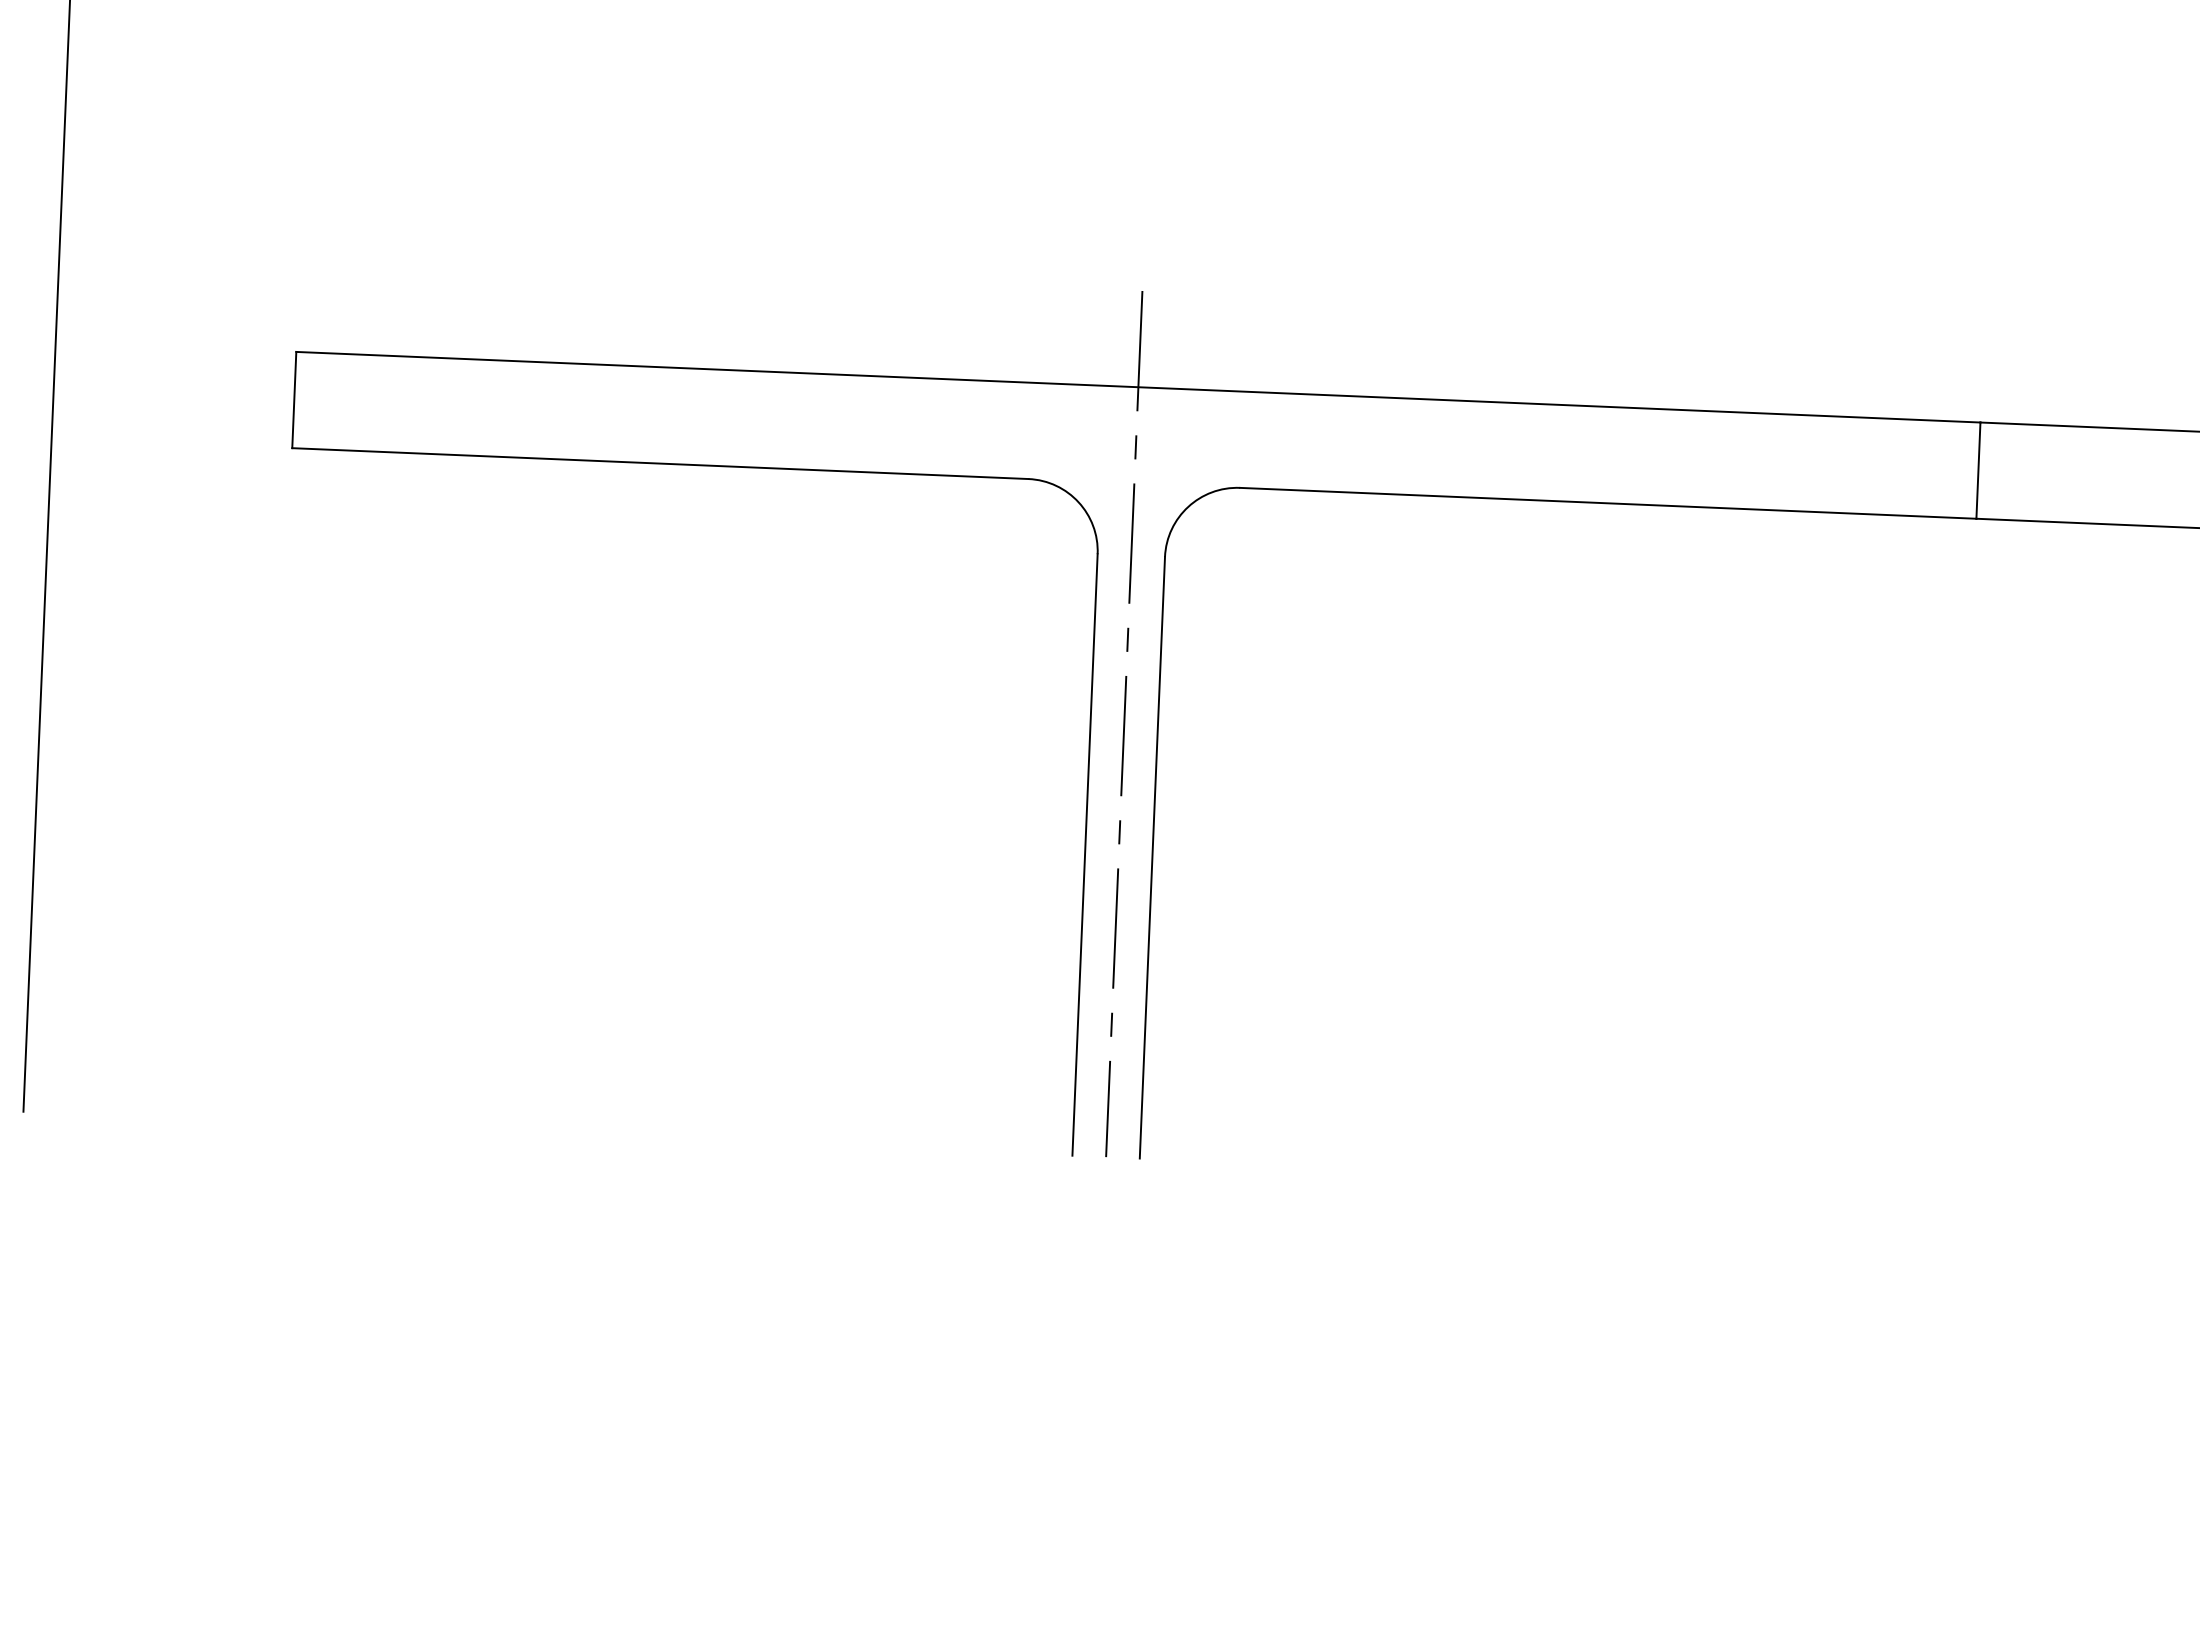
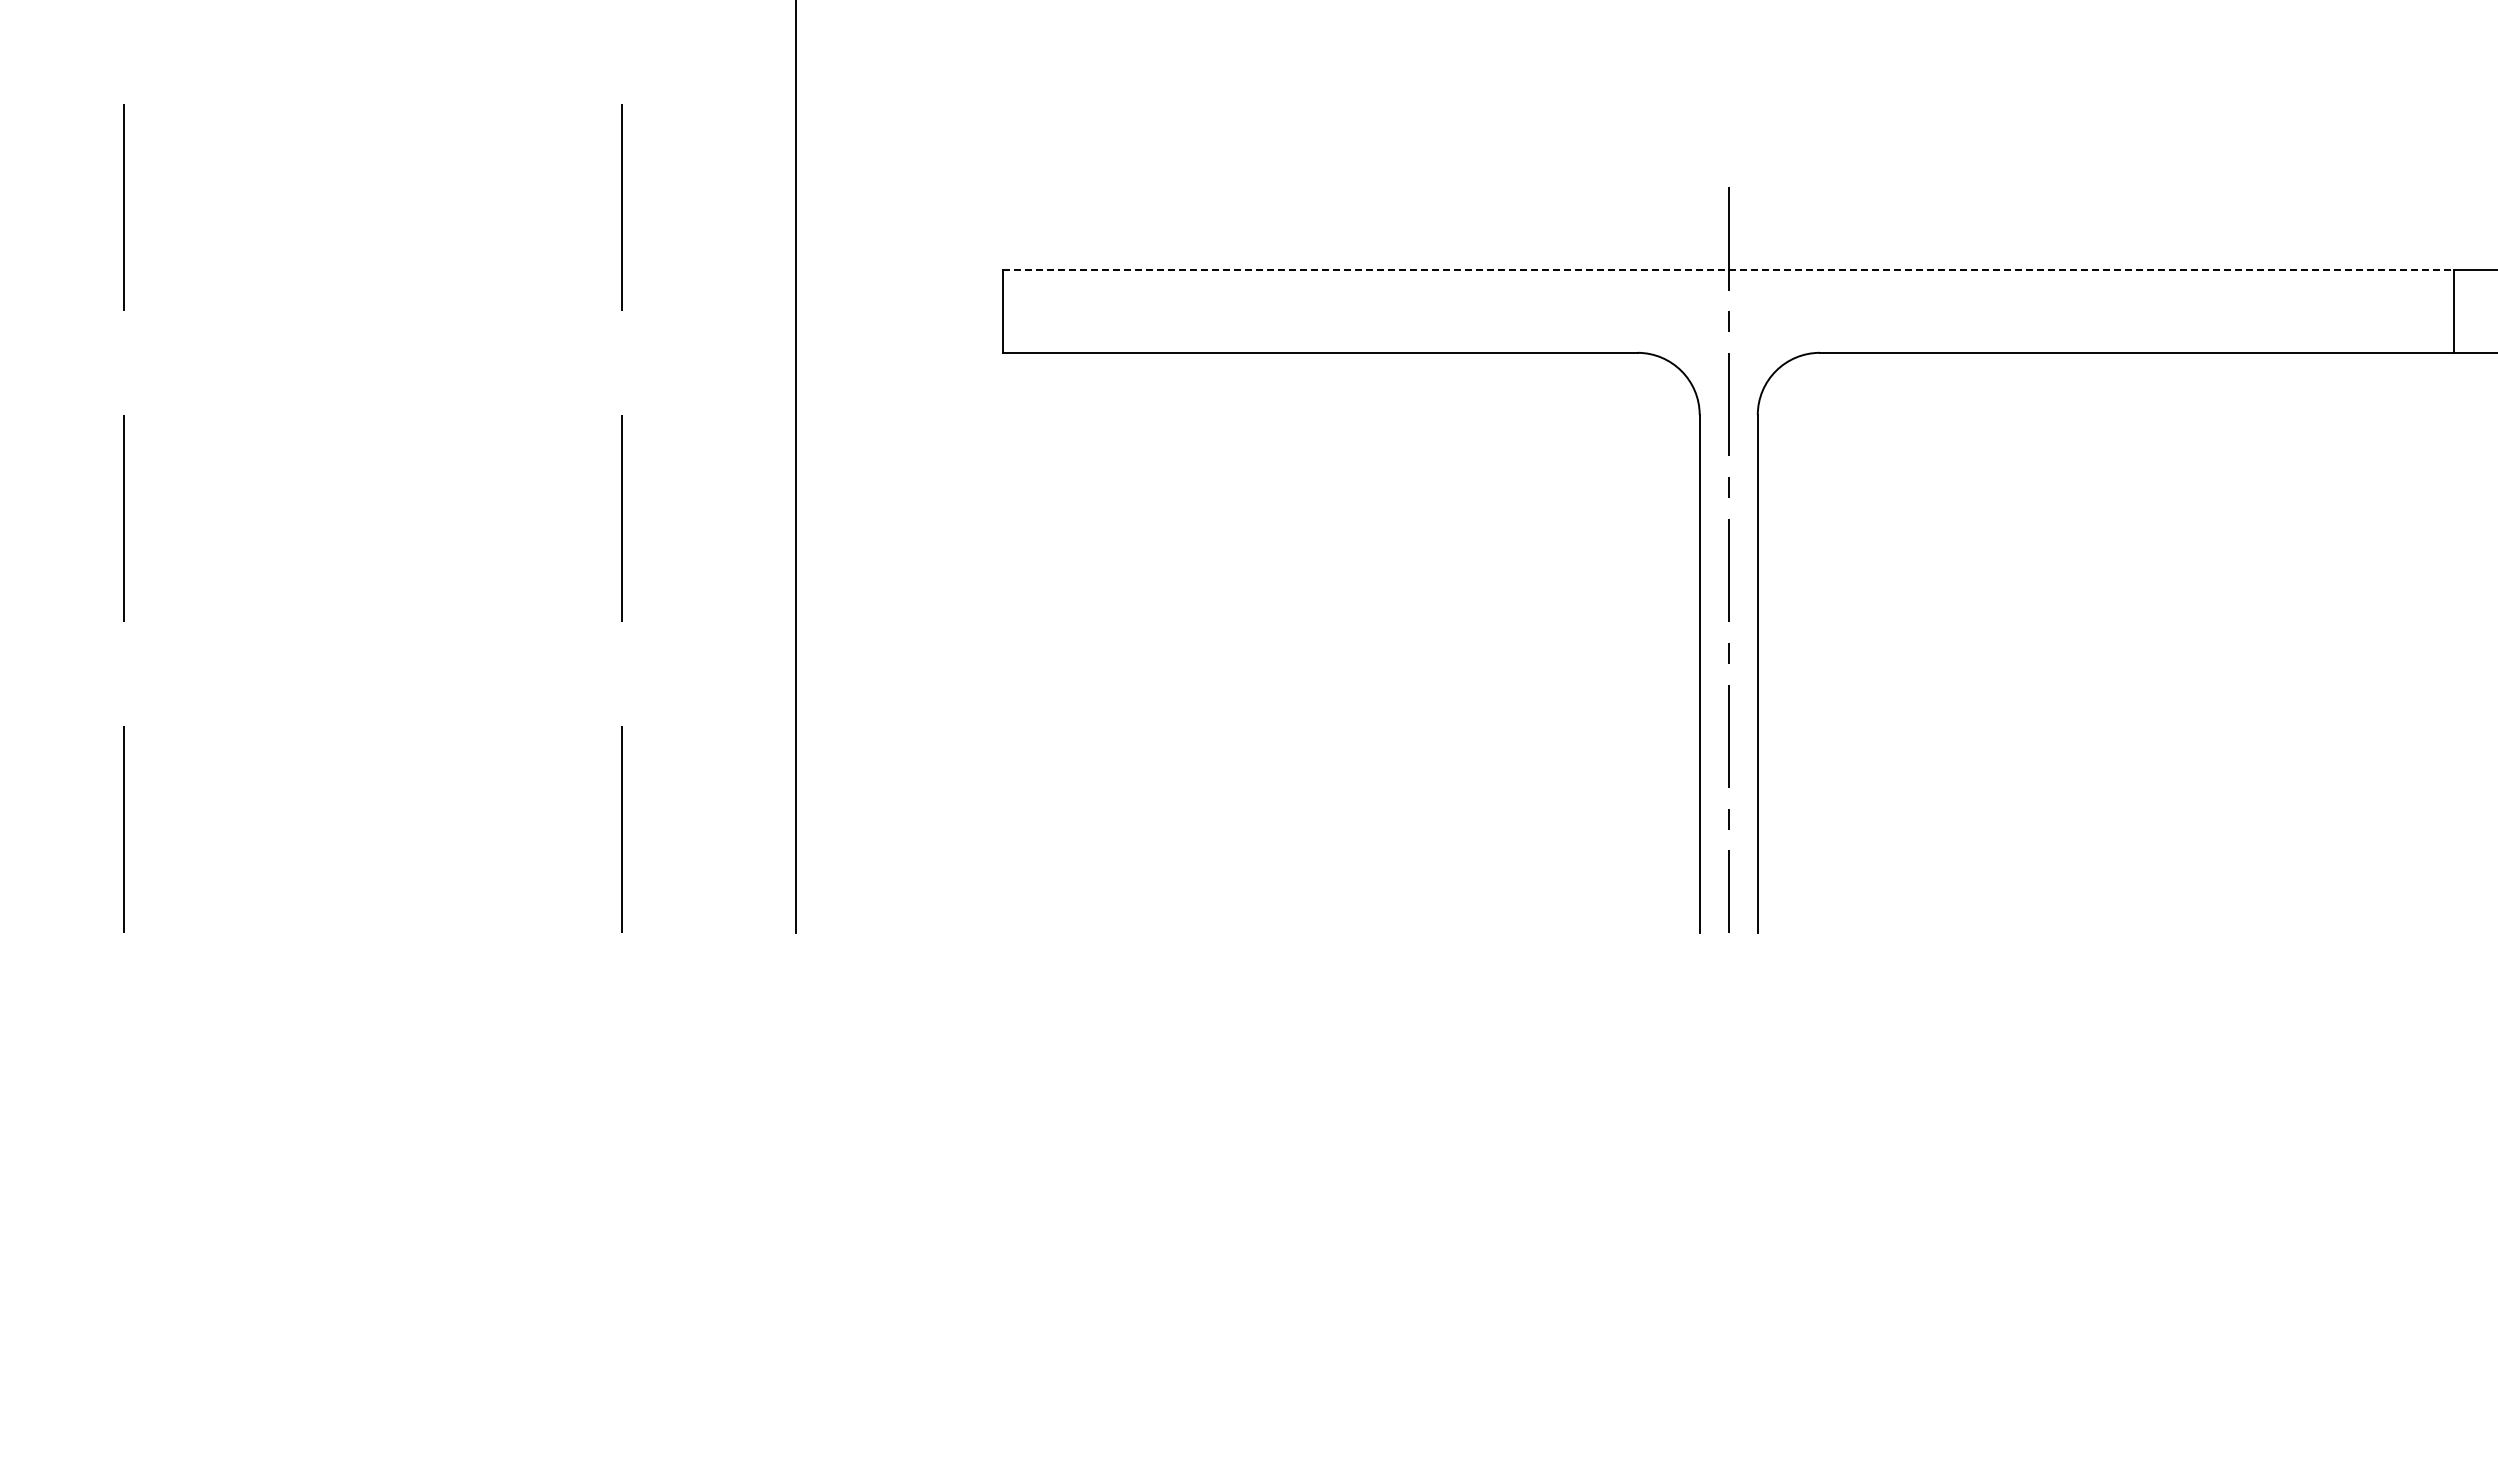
line: (1138, 386) -> (1728, 269), solid -> dashed

